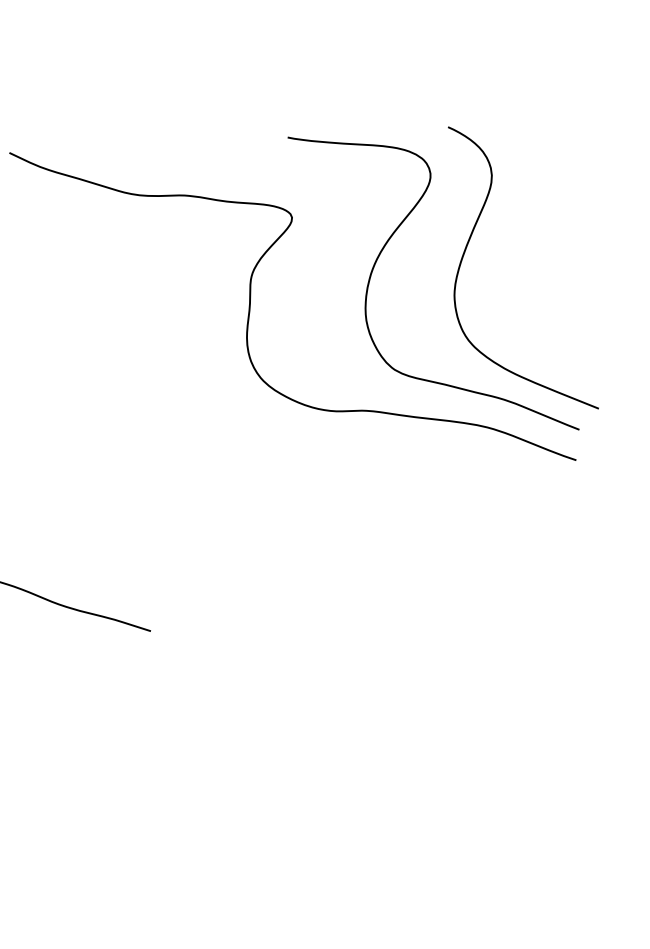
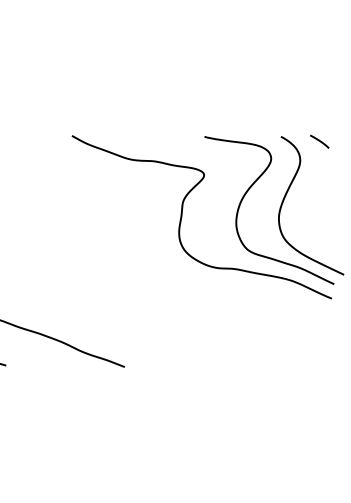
line: (529, 132) -> (319, 141), added

